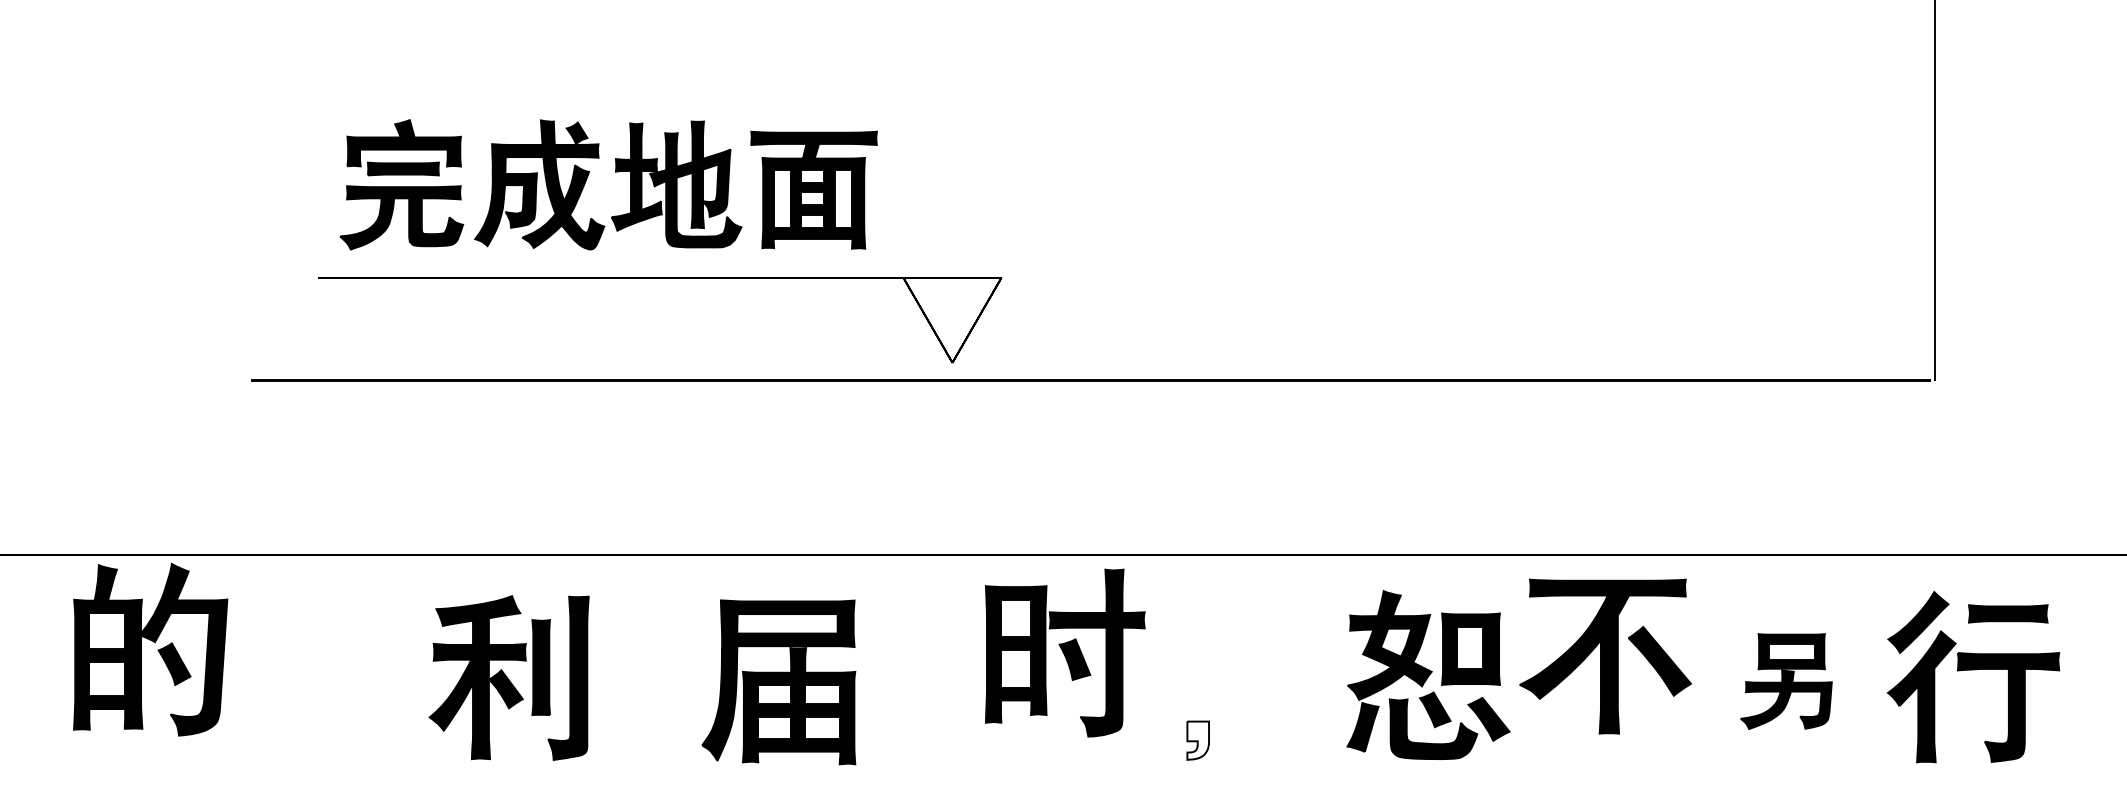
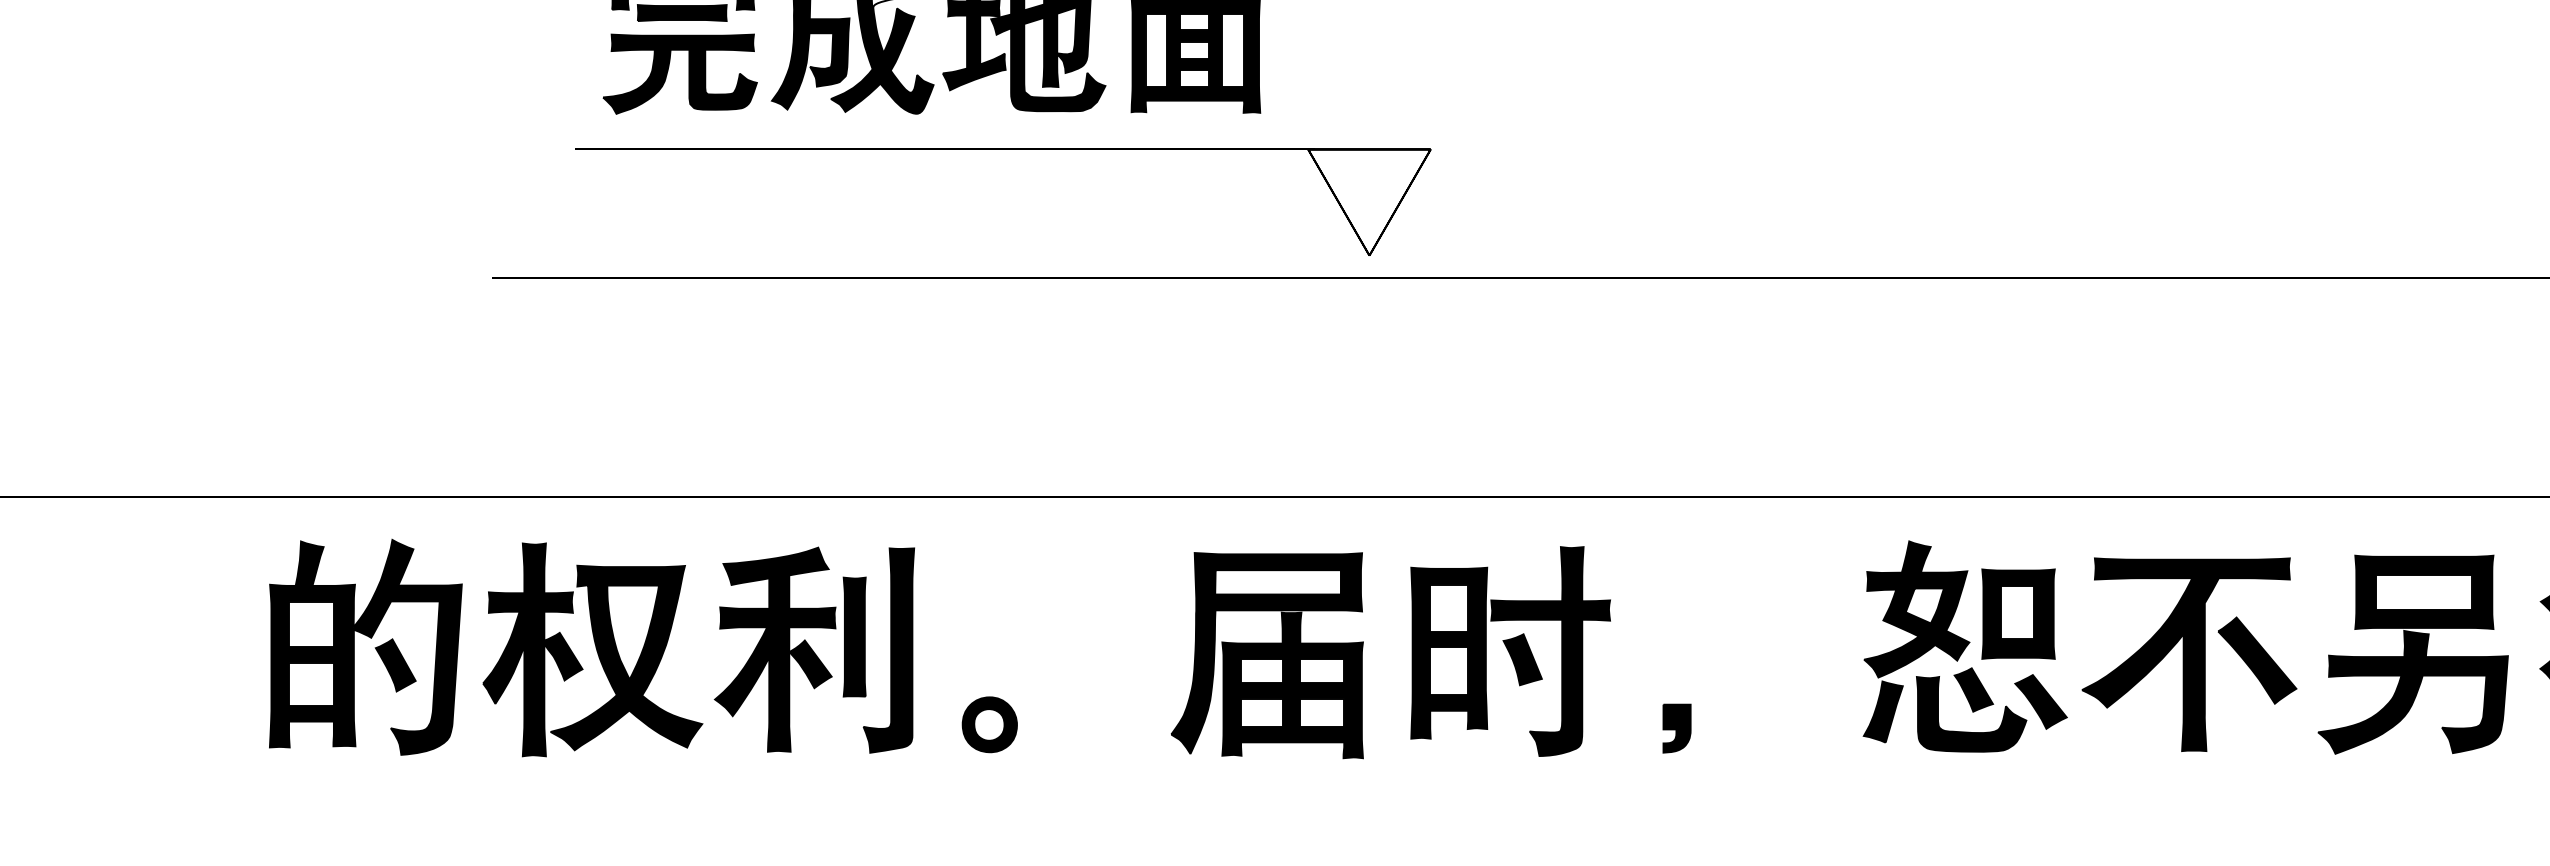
part: (157, 649) -> (374, 647), moved
part: (1065, 652) -> (1510, 650), moved
part: (1605, 656) -> (2189, 654), moved
part: (331, 677) -> (592, 649), added
part: (1786, 681) -> (2413, 654), size x1.67
part: (778, 682) -> (1266, 655), moved
part: (648, 737) -> (988, 724), added
fill: (1198, 740) -> (1677, 728), added

